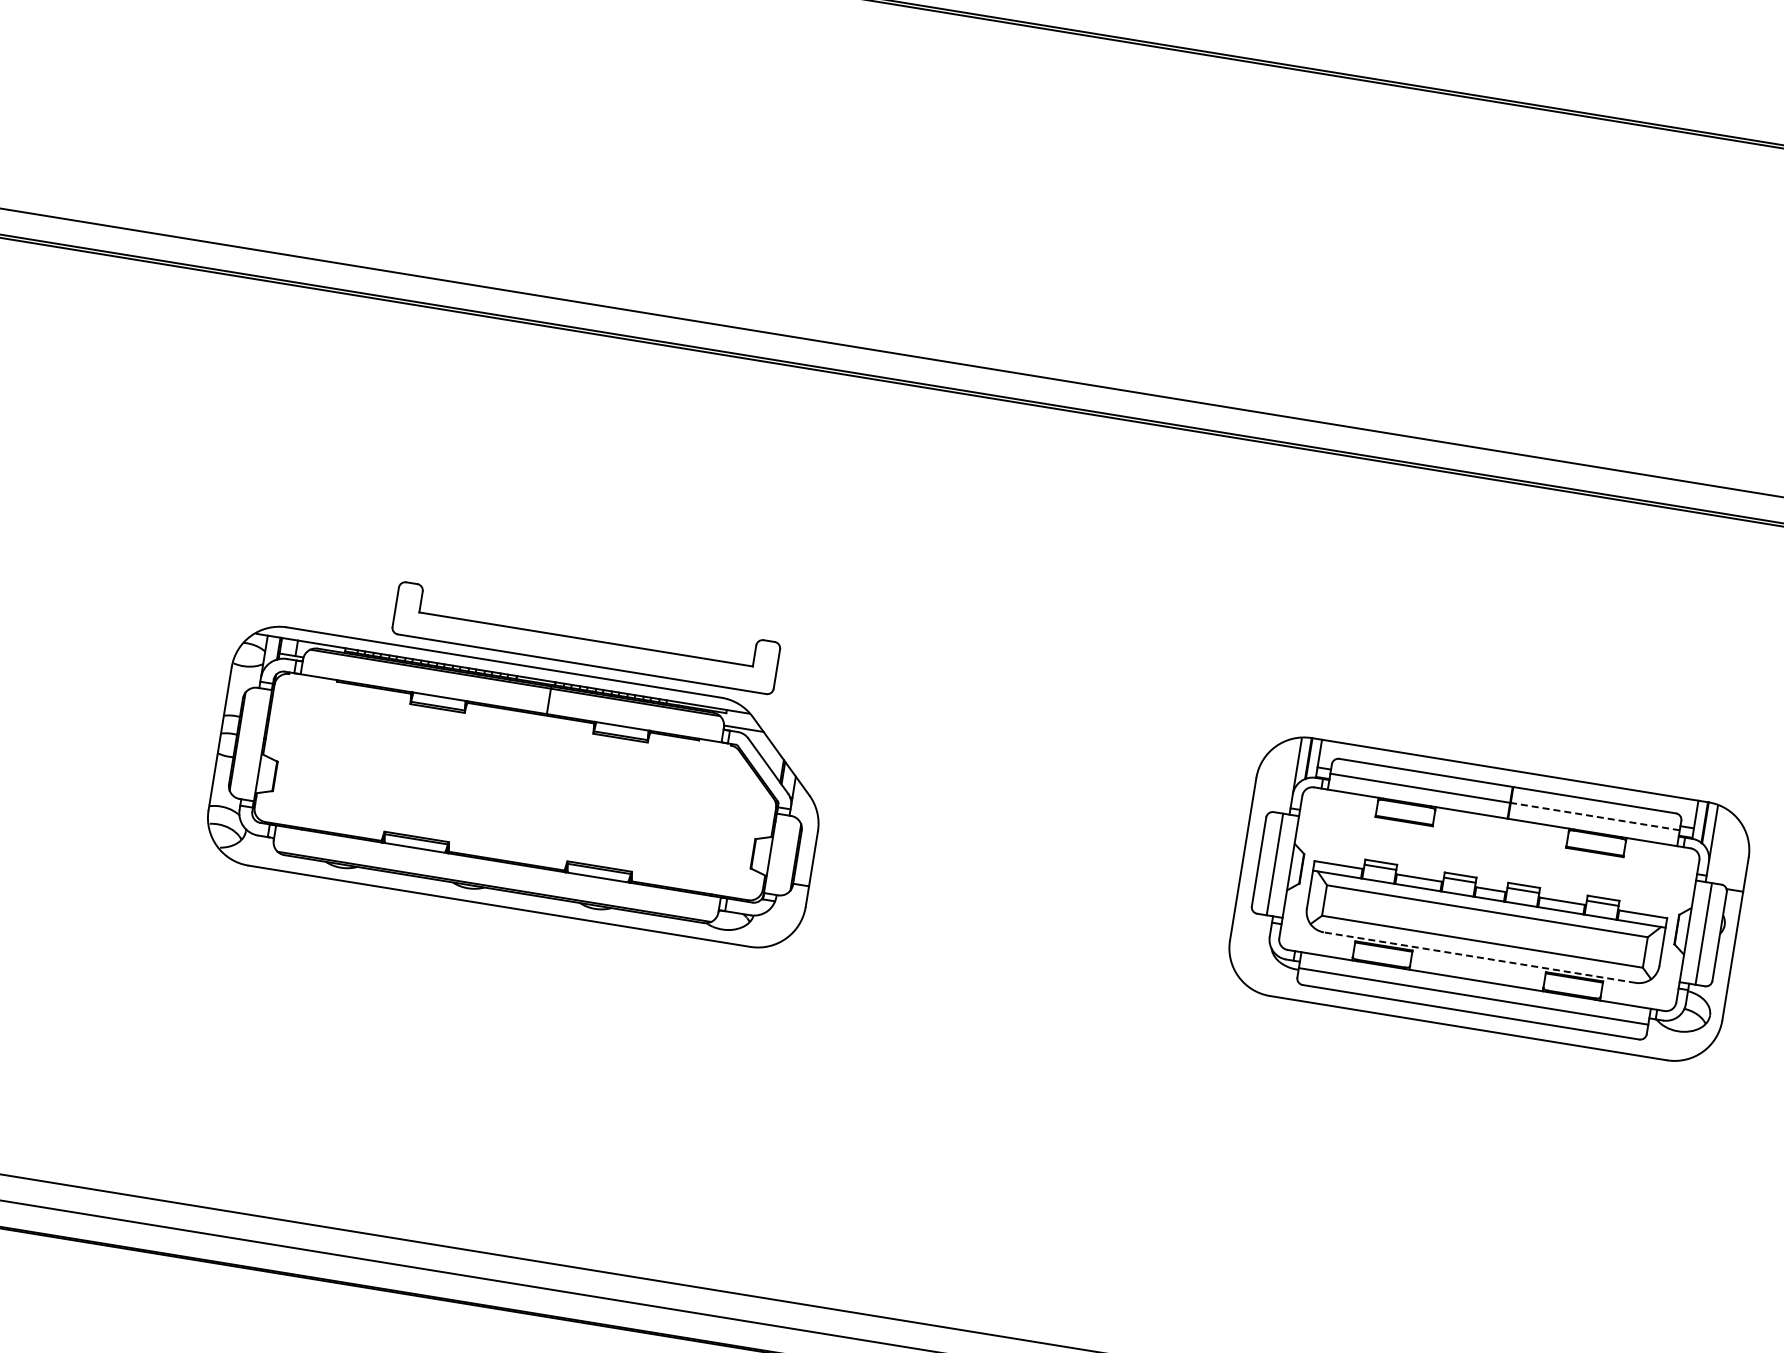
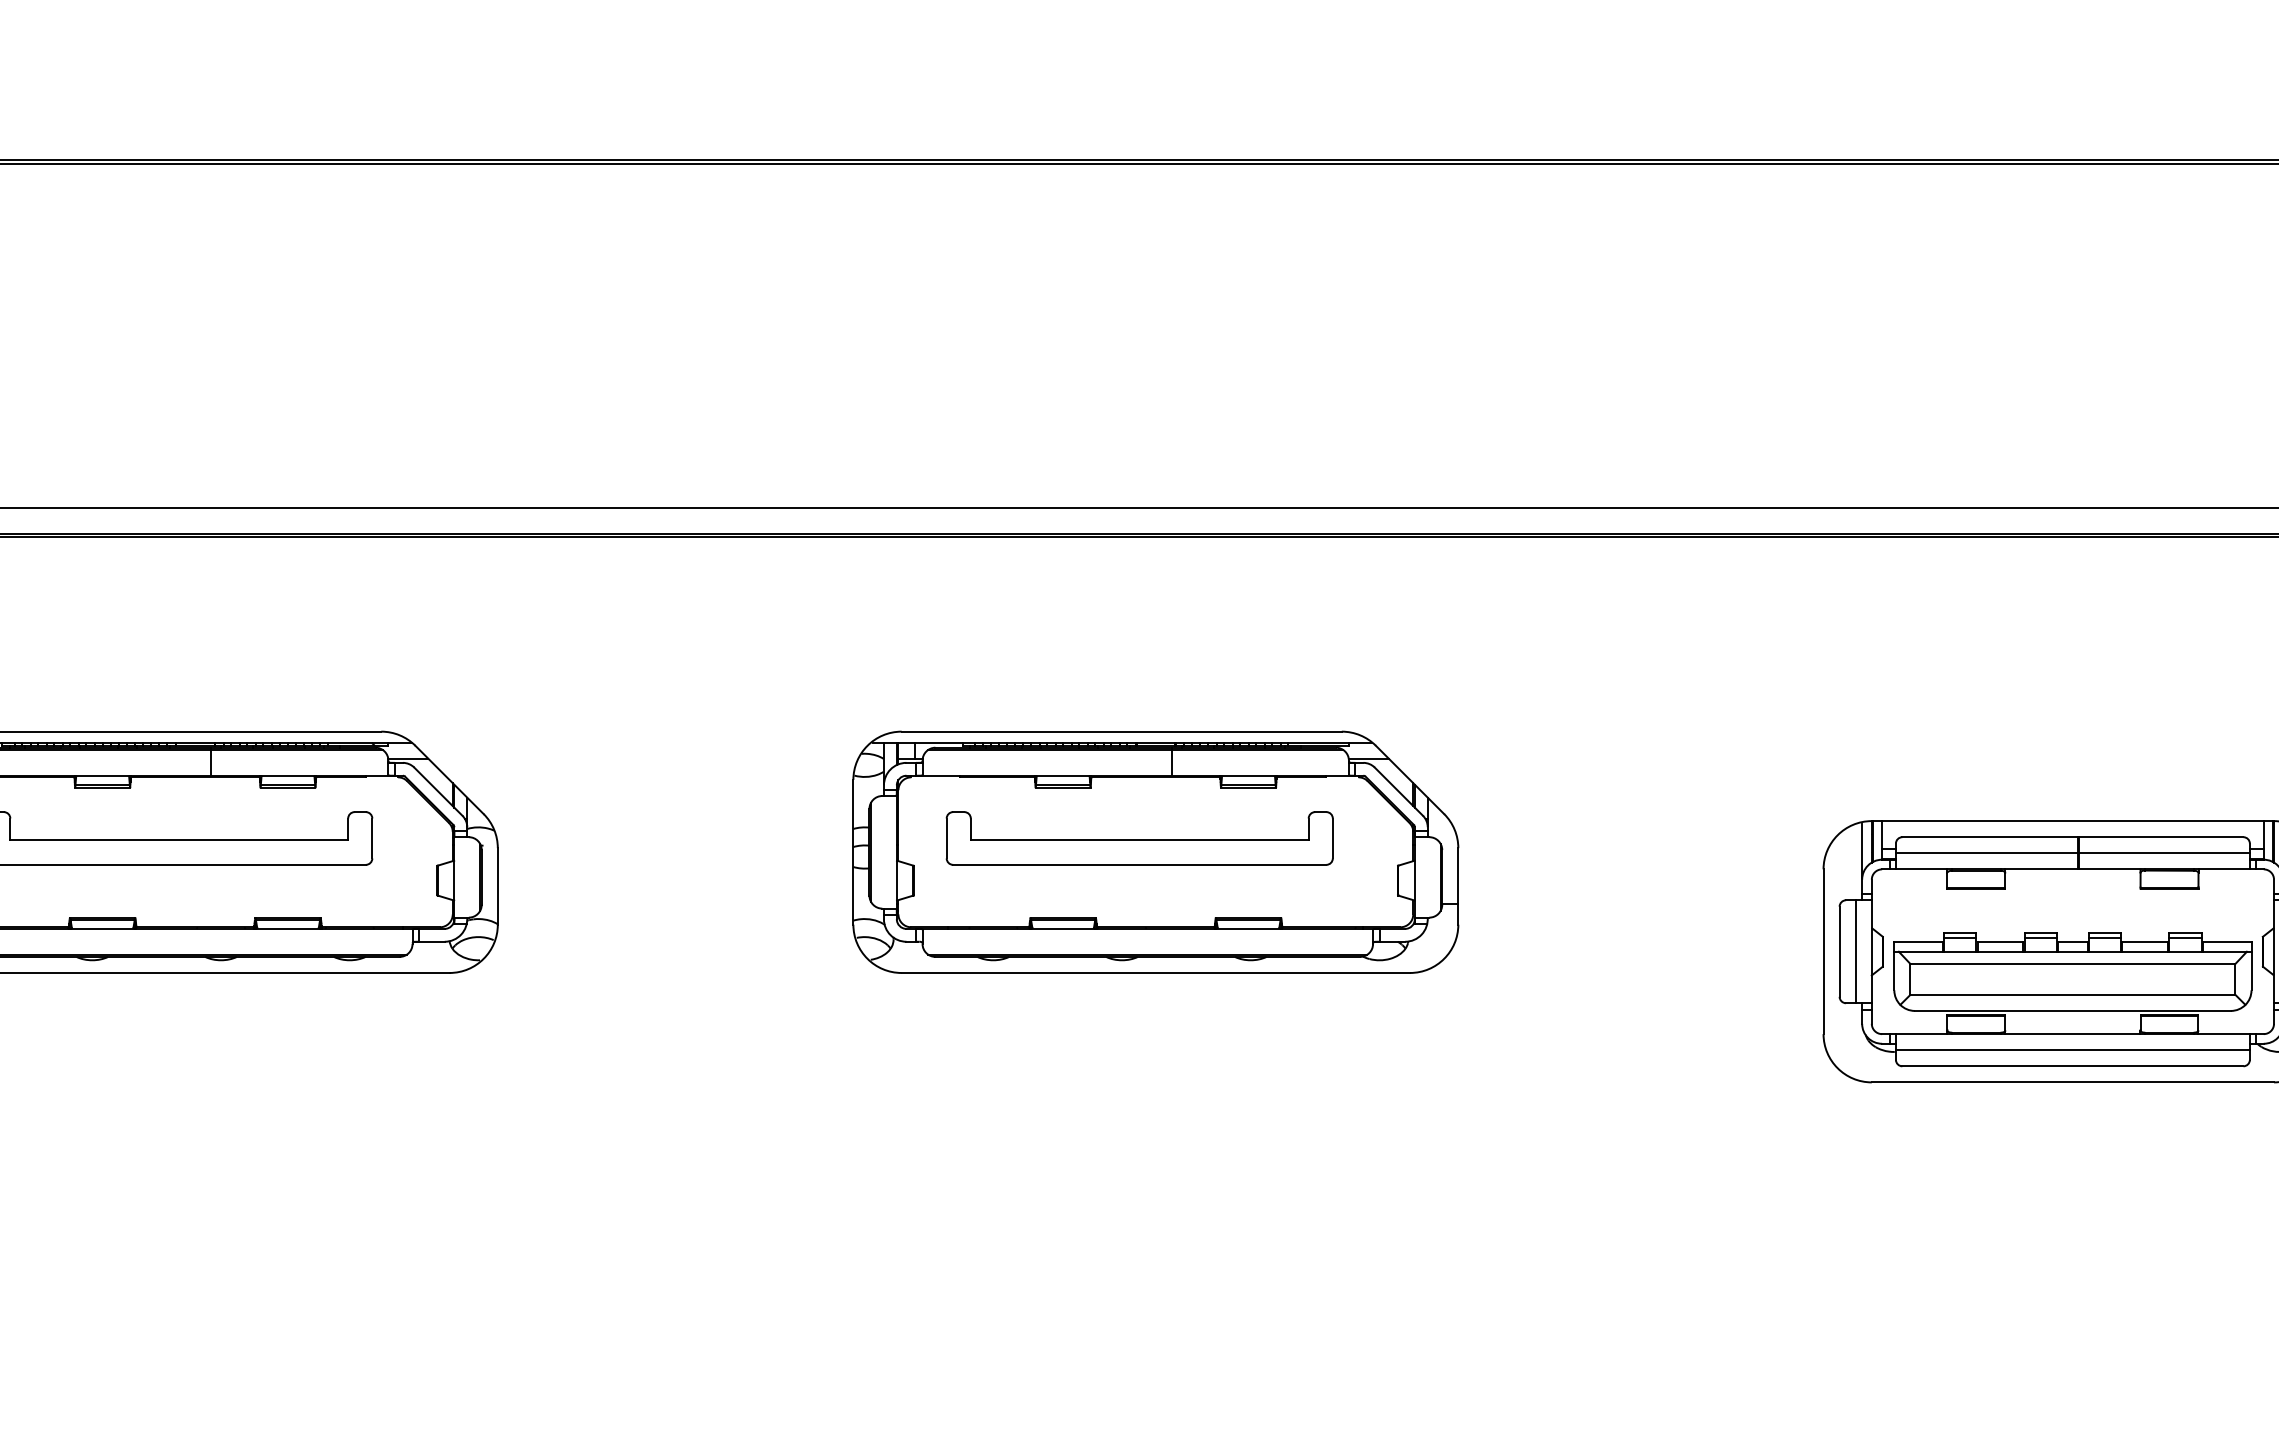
part: (518, 786) -> (1155, 851), moved
line: (1595, 816) -> (2164, 853), dashed -> solid
line: (1479, 957) -> (2072, 1010), dashed -> solid

